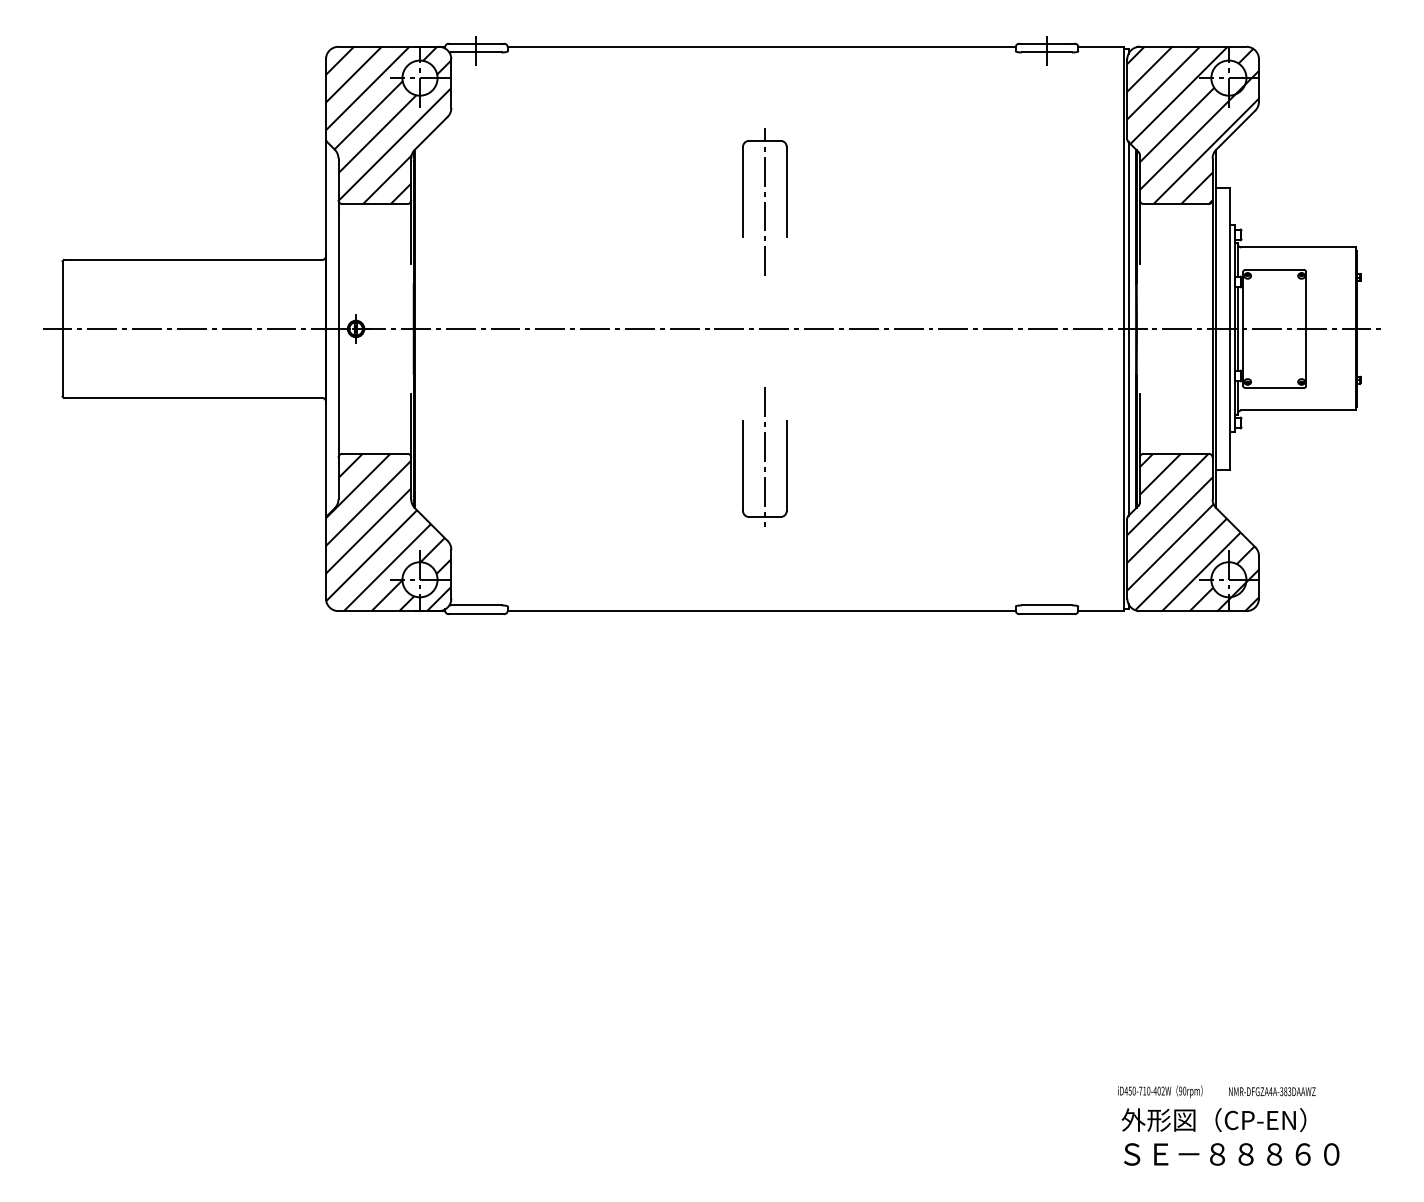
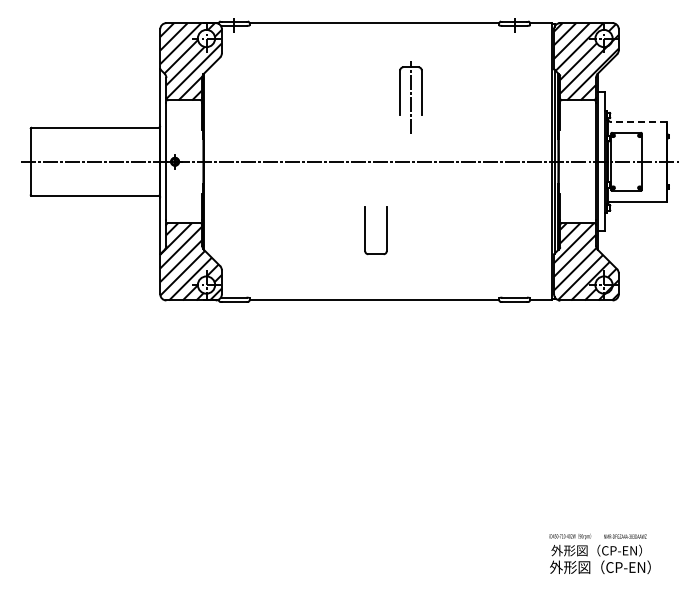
part: (763, 202) -> (410, 97), moved
line: (1296, 246) -> (637, 121), solid -> dashed
line: (763, 456) -> (375, 224), removed
text: (1229, 1154) -> (604, 567), ＳＥ－８８８６０ -> 外形図（CP-EN）

